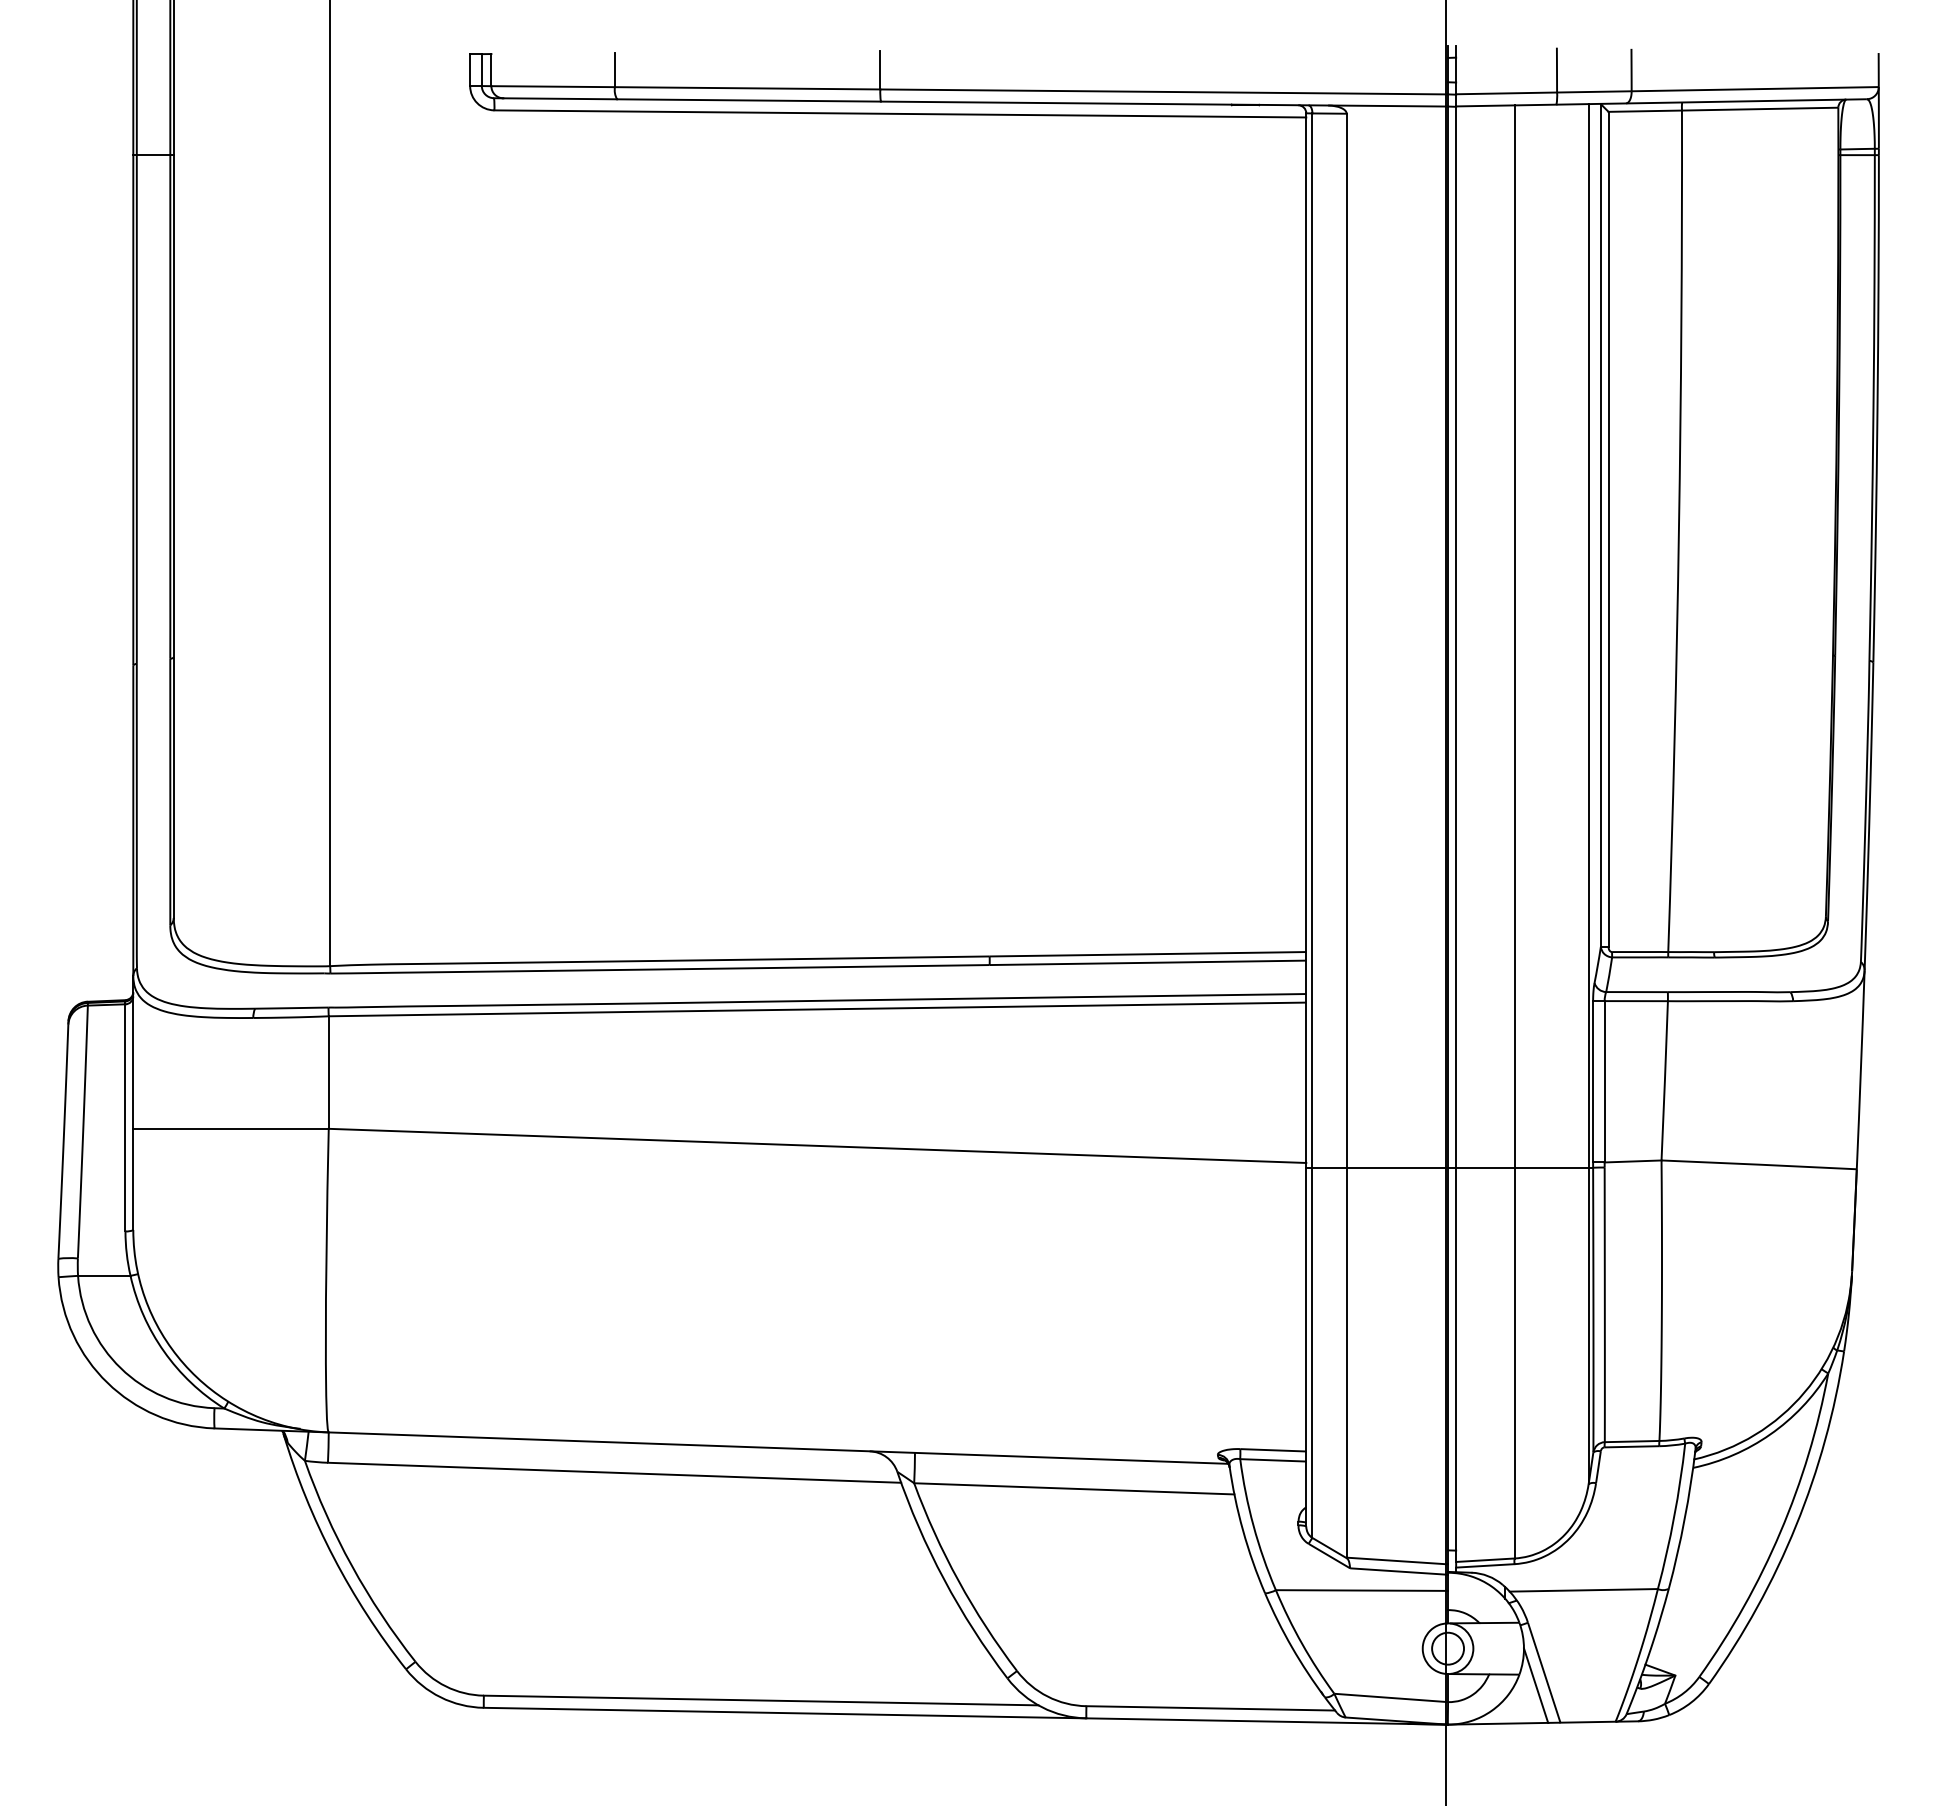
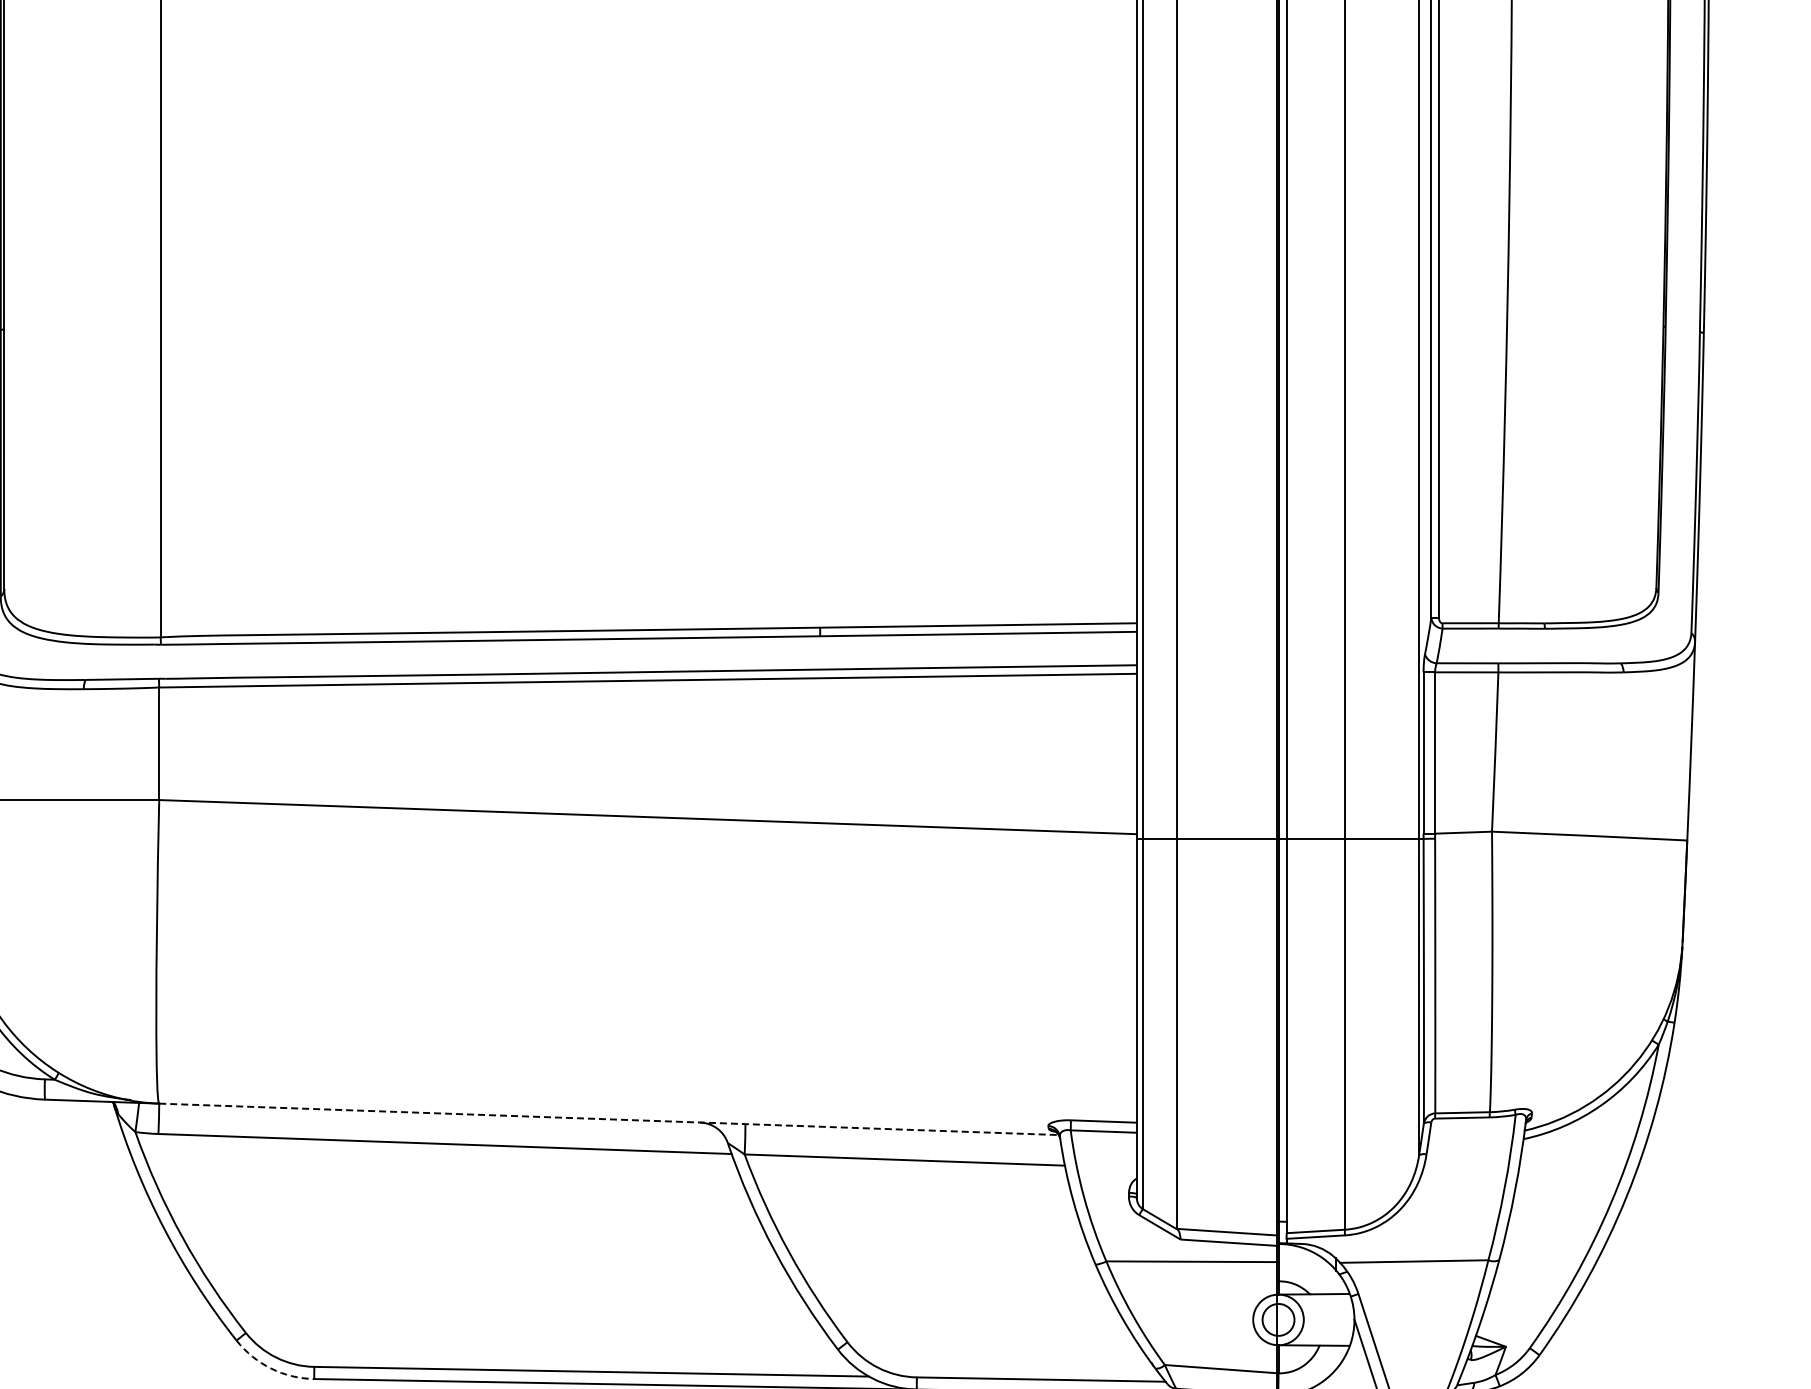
line: (779, 1448) -> (609, 1119), solid -> dashed
arc: (440, 1697) -> (270, 1368), solid -> dashed

